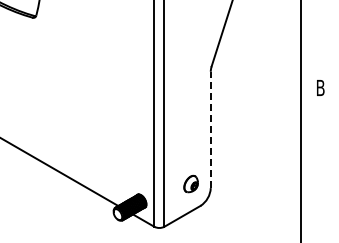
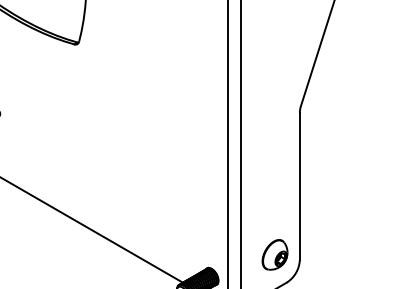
line: (210, 129) -> (299, 185), dashed -> solid
part: (190, 183) -> (274, 254), size x1.43

